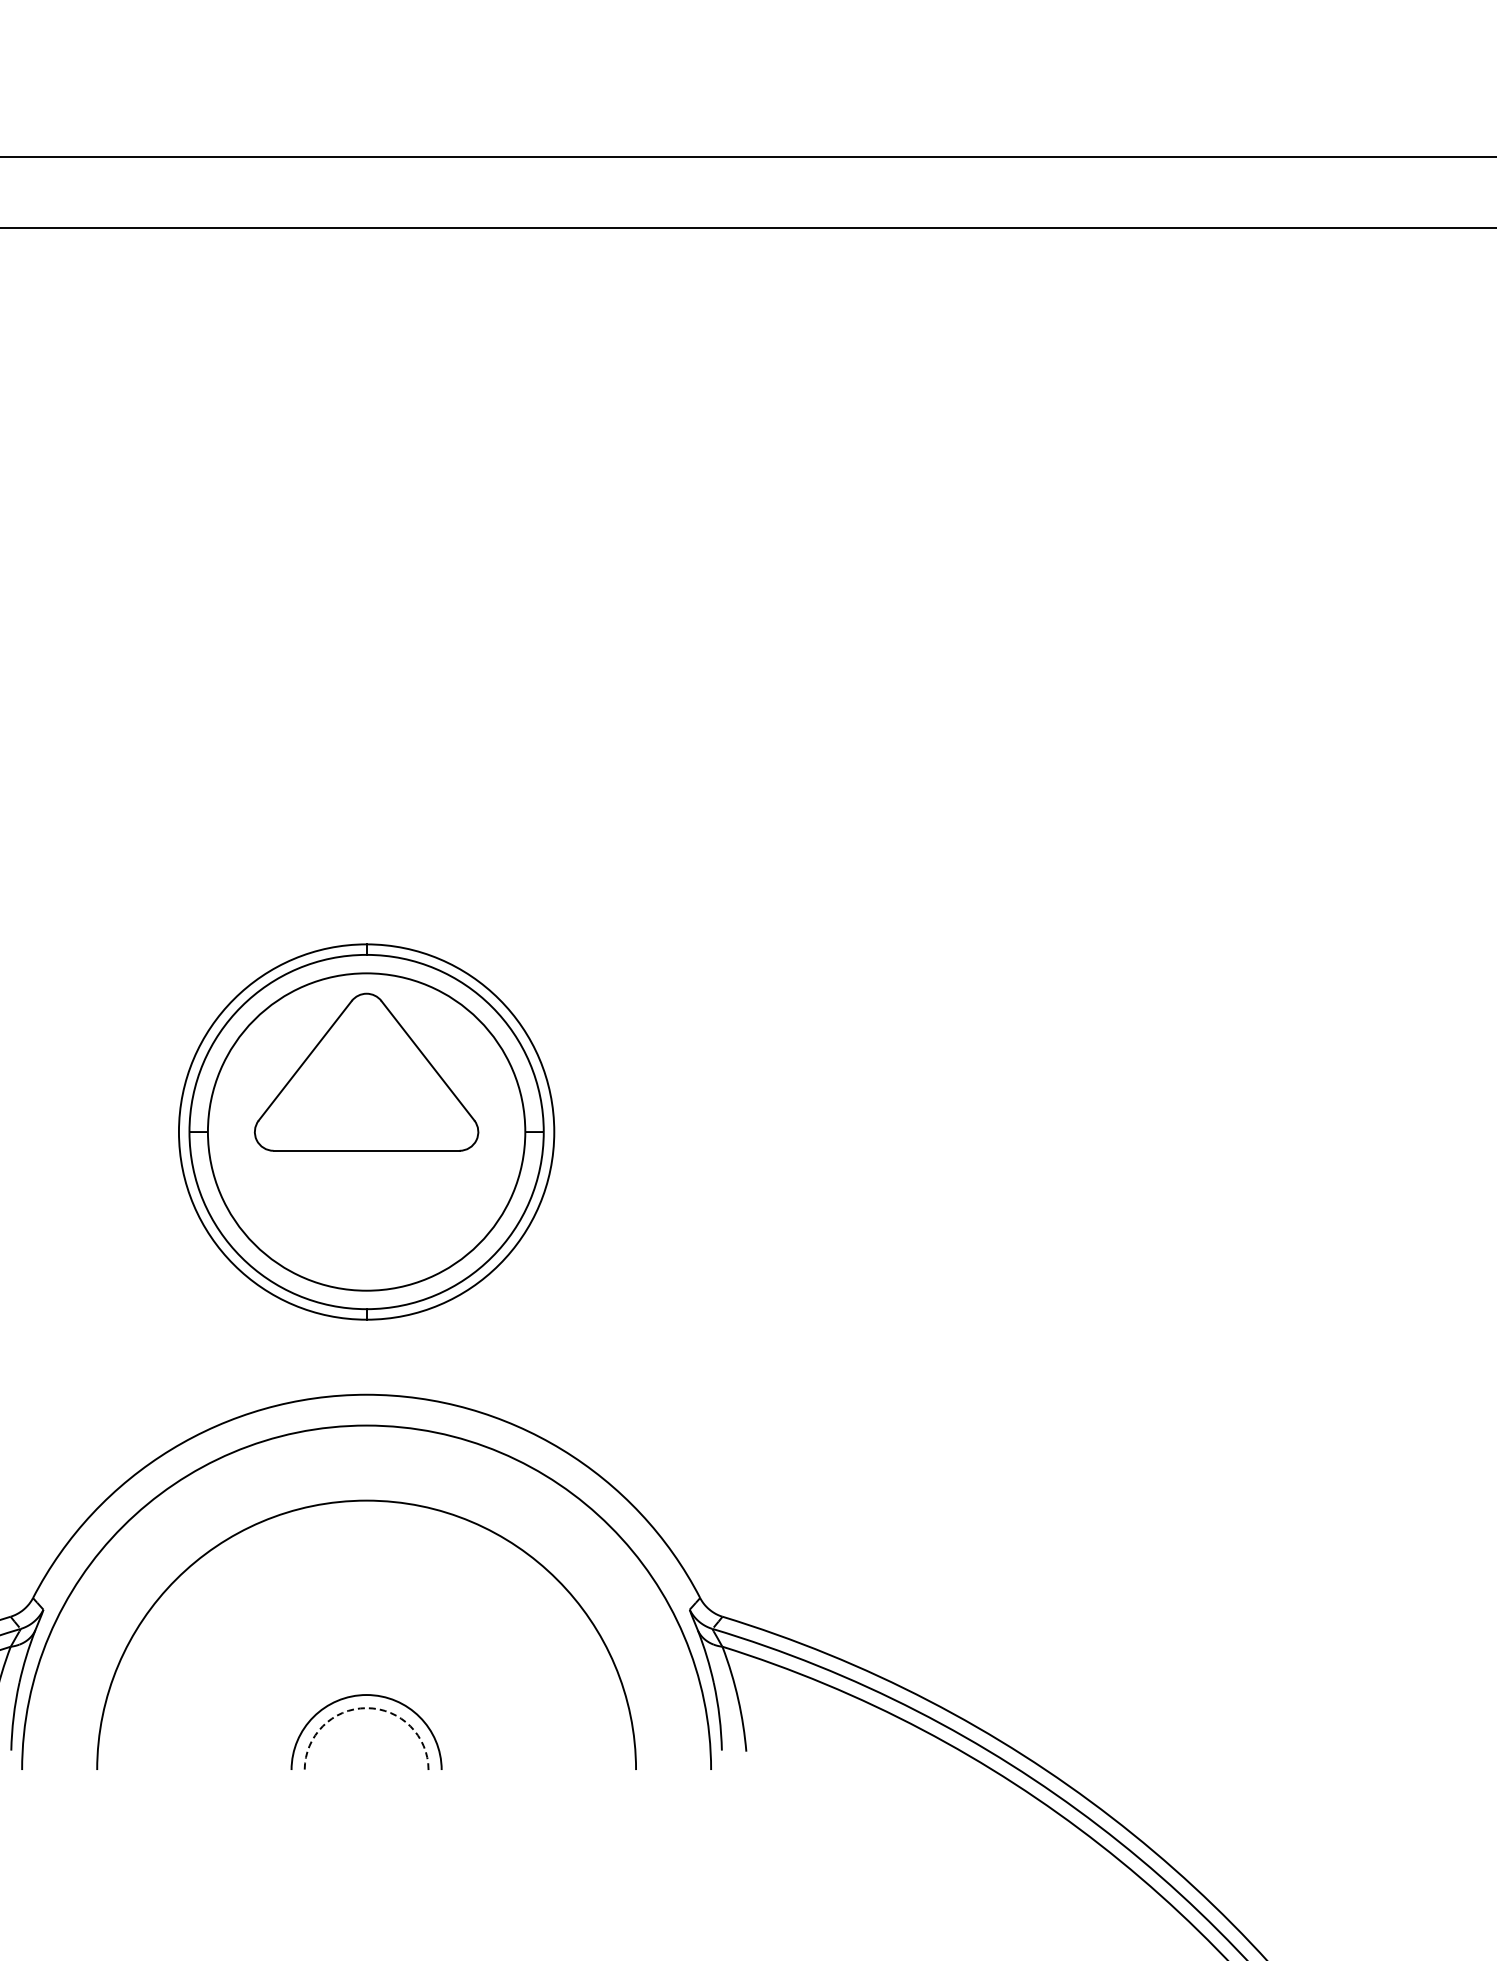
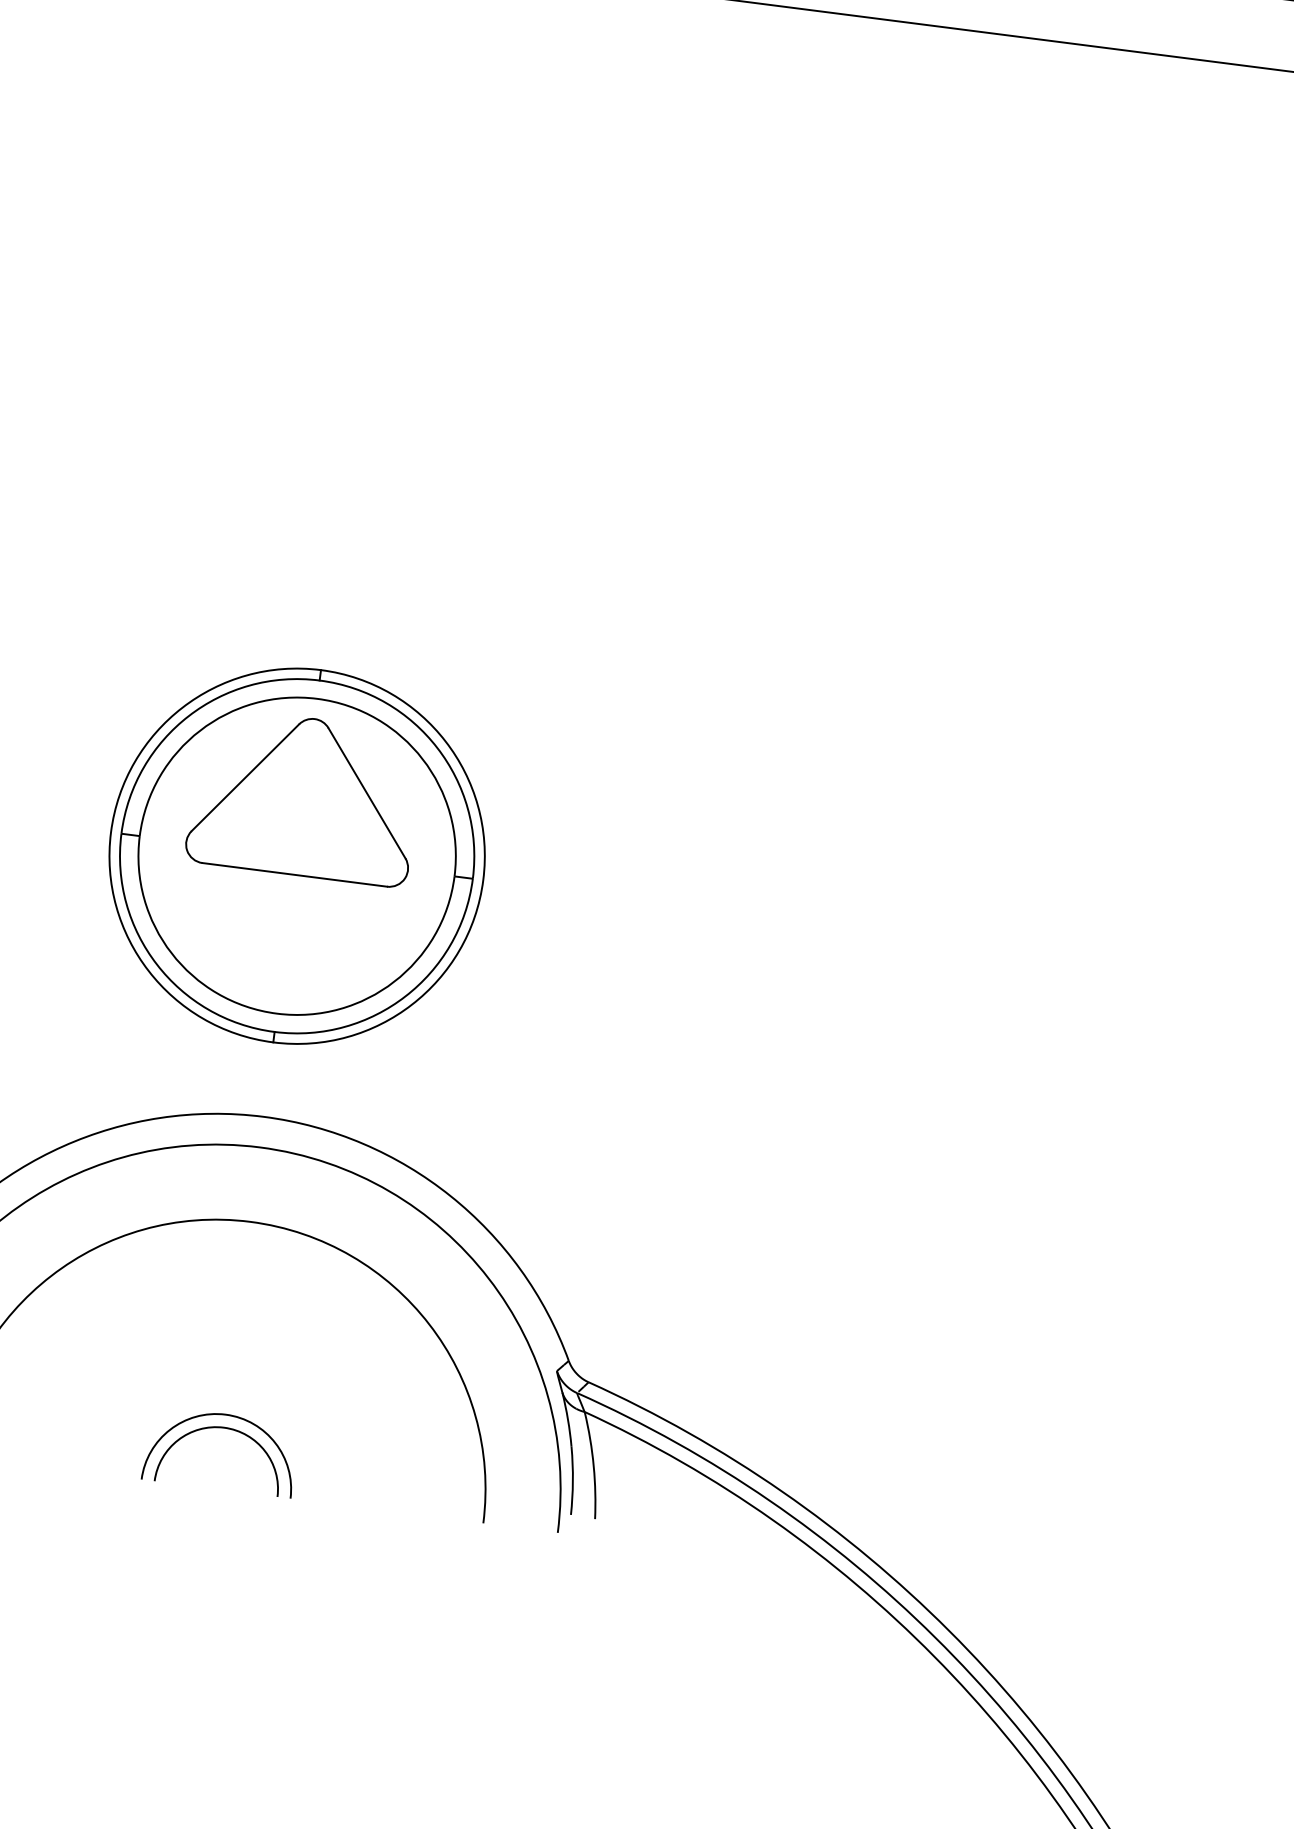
arc: (366, 1708) -> (223, 1428), dashed -> solid

